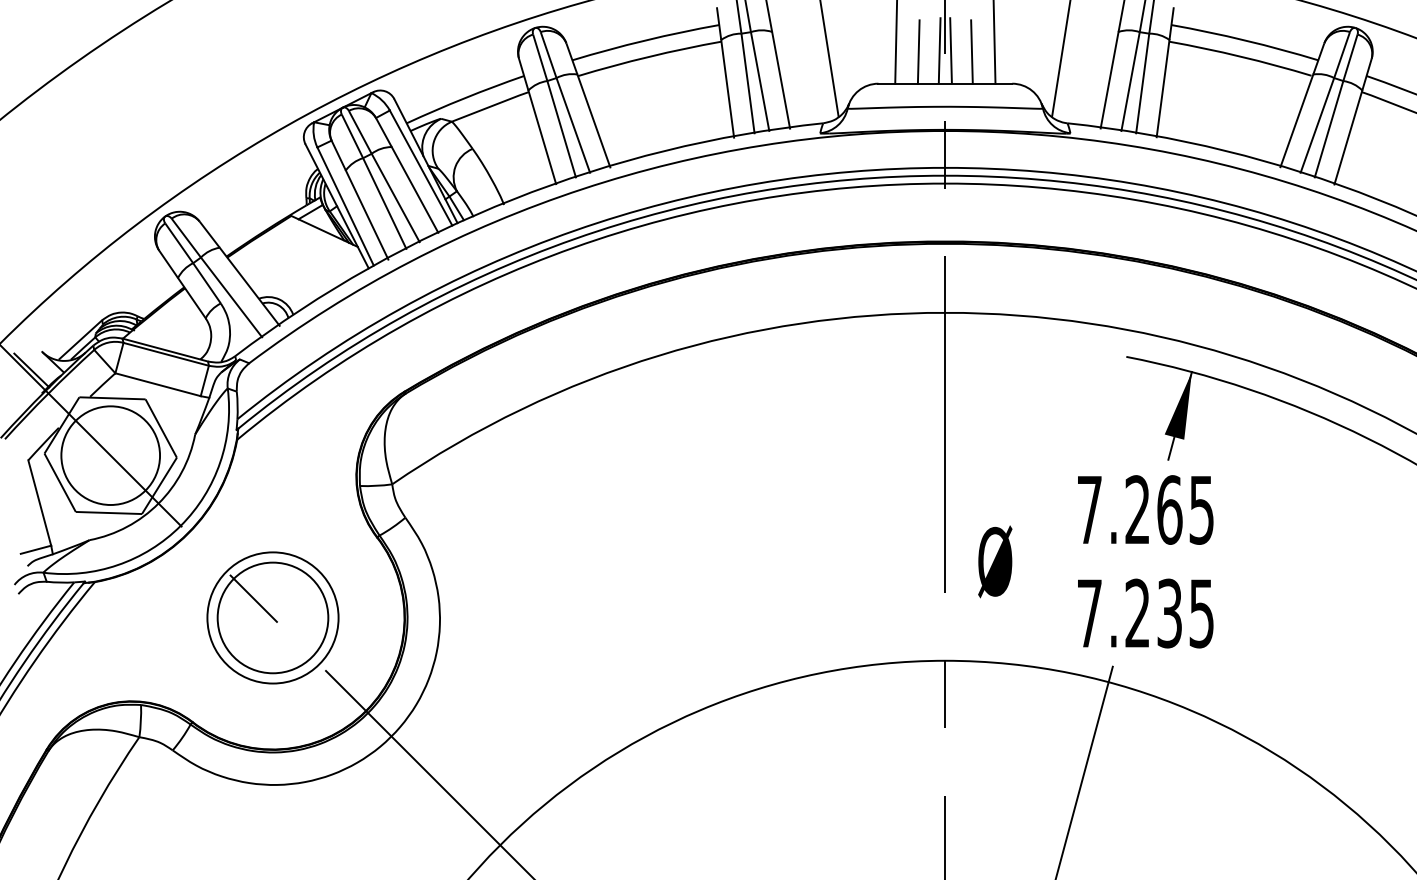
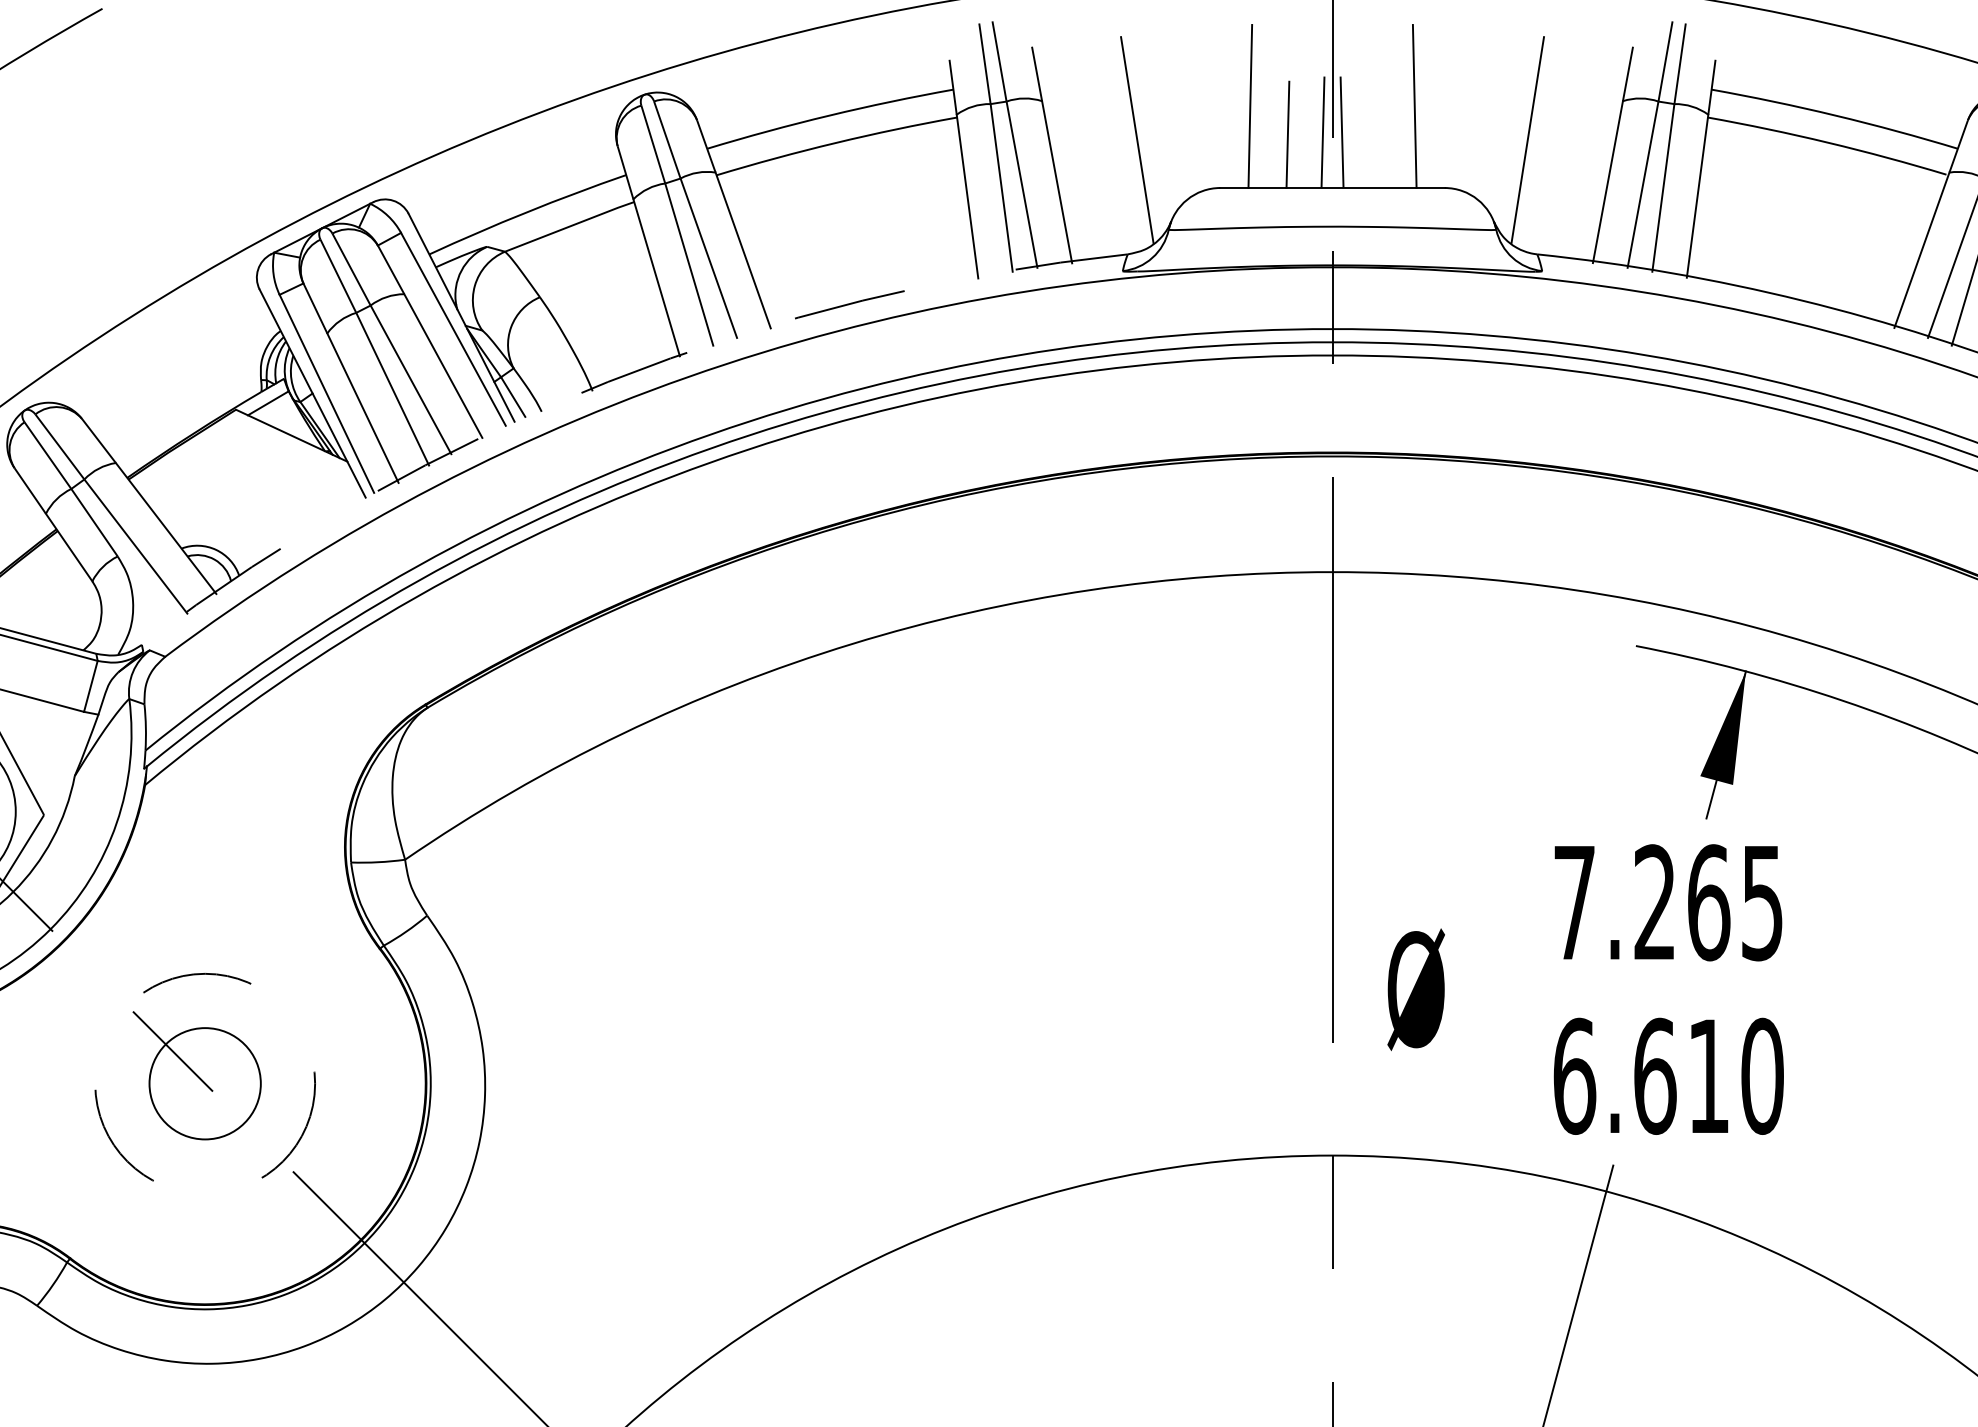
line: (971, 51) -> (1376, 133), removed
arc: (513, 199) -> (608, 382), solid -> dashed
text: (1145, 613) -> (1668, 1076), 7.235 -> 6.610
circle: (272, 617) -> (204, 1082), size x0.6
circle: (272, 617) -> (204, 1082), solid -> dashed

